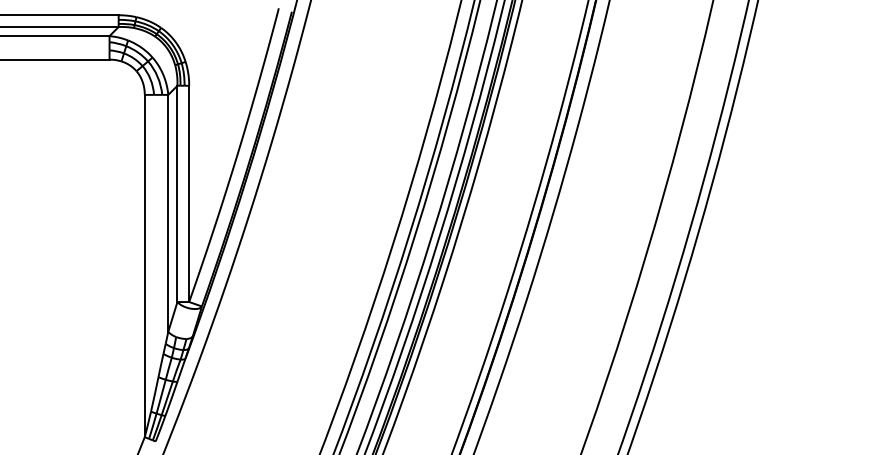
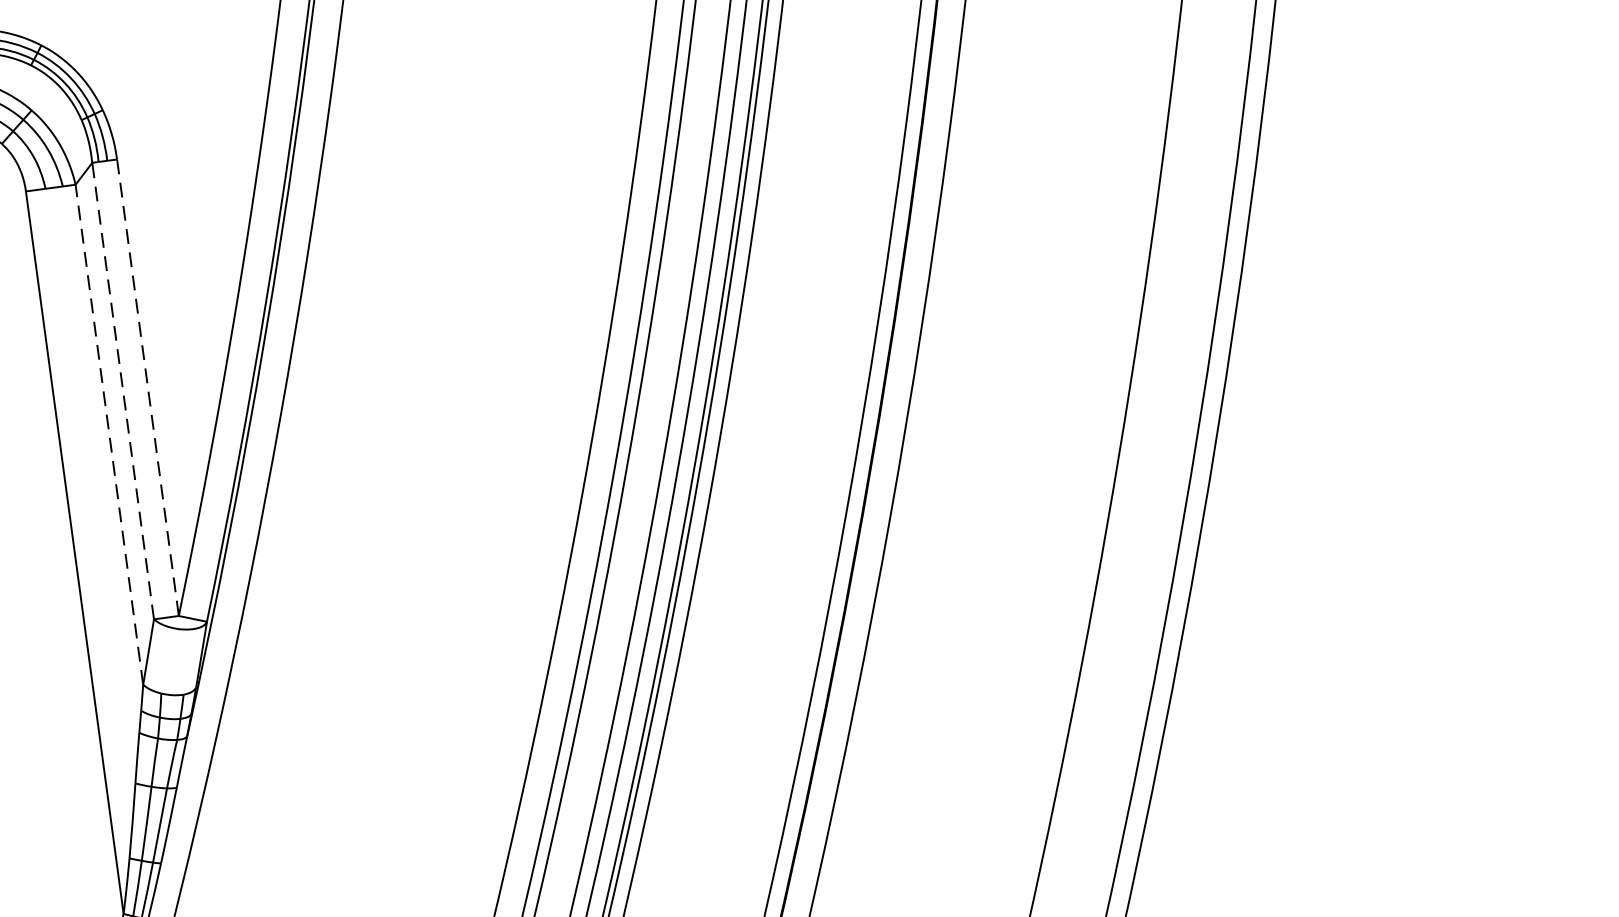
line: (177, 193) -> (123, 390), solid -> dashed
line: (189, 194) -> (148, 388), solid -> dashed
line: (168, 212) -> (109, 432), solid -> dashed

